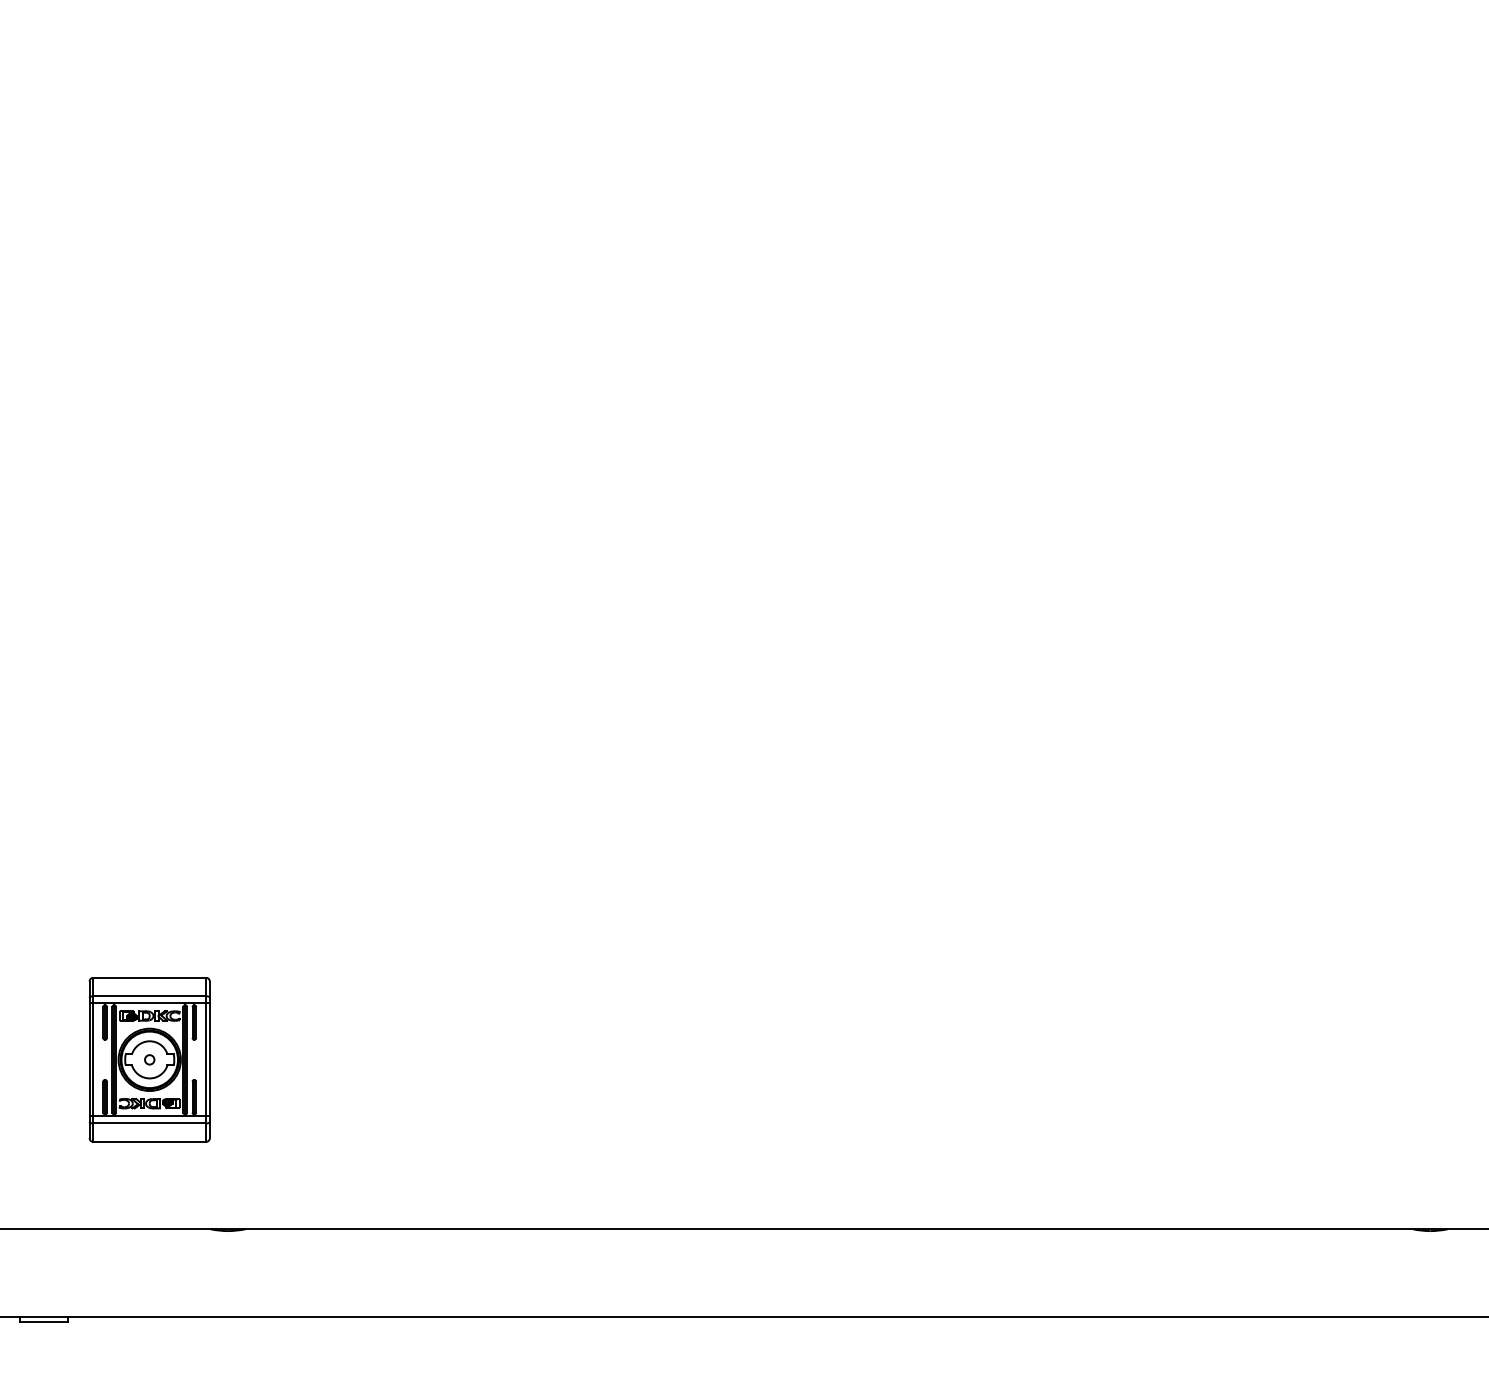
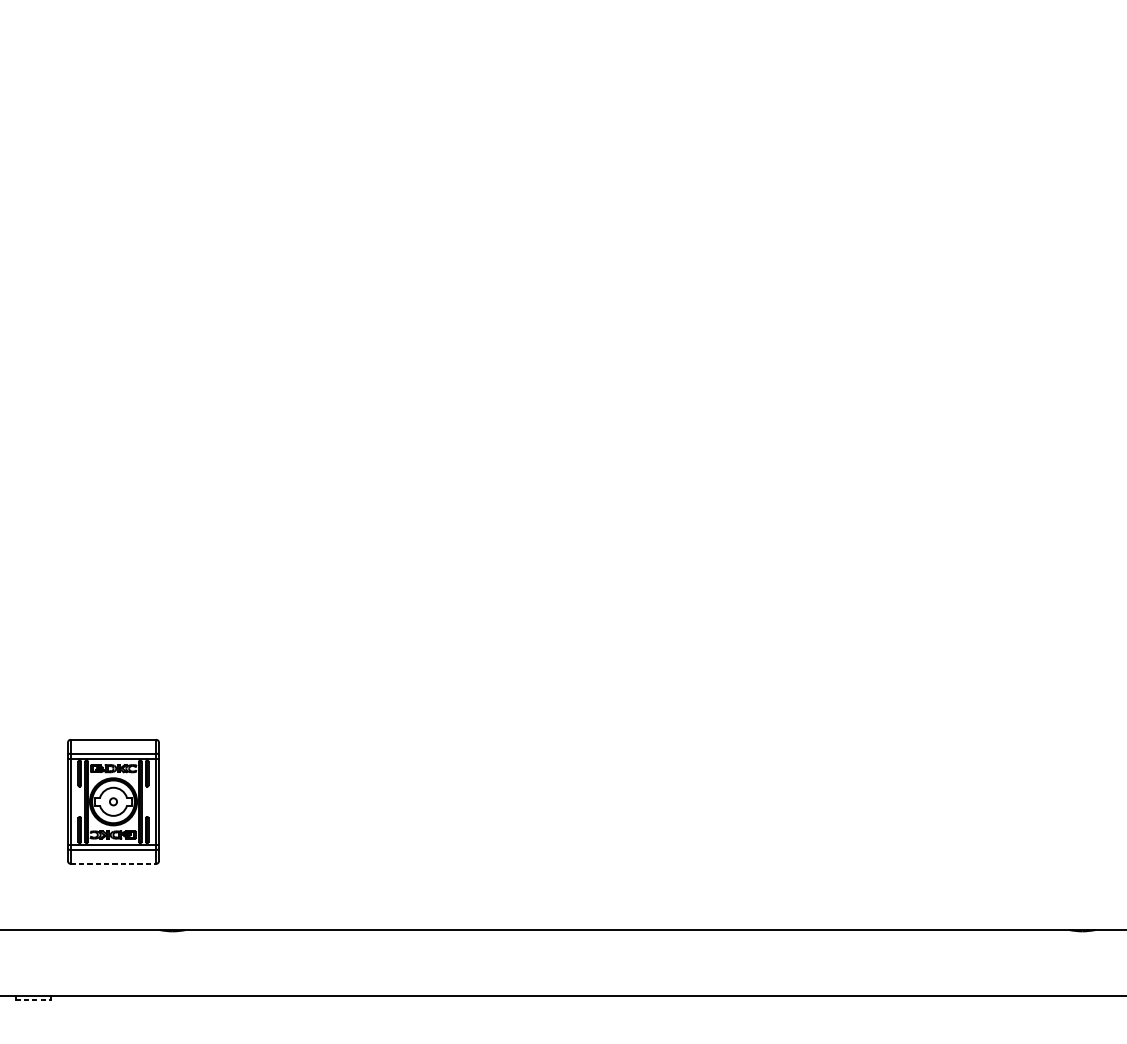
line: (150, 1141) -> (114, 863), solid -> dashed
line: (43, 1322) -> (33, 1000), solid -> dashed

